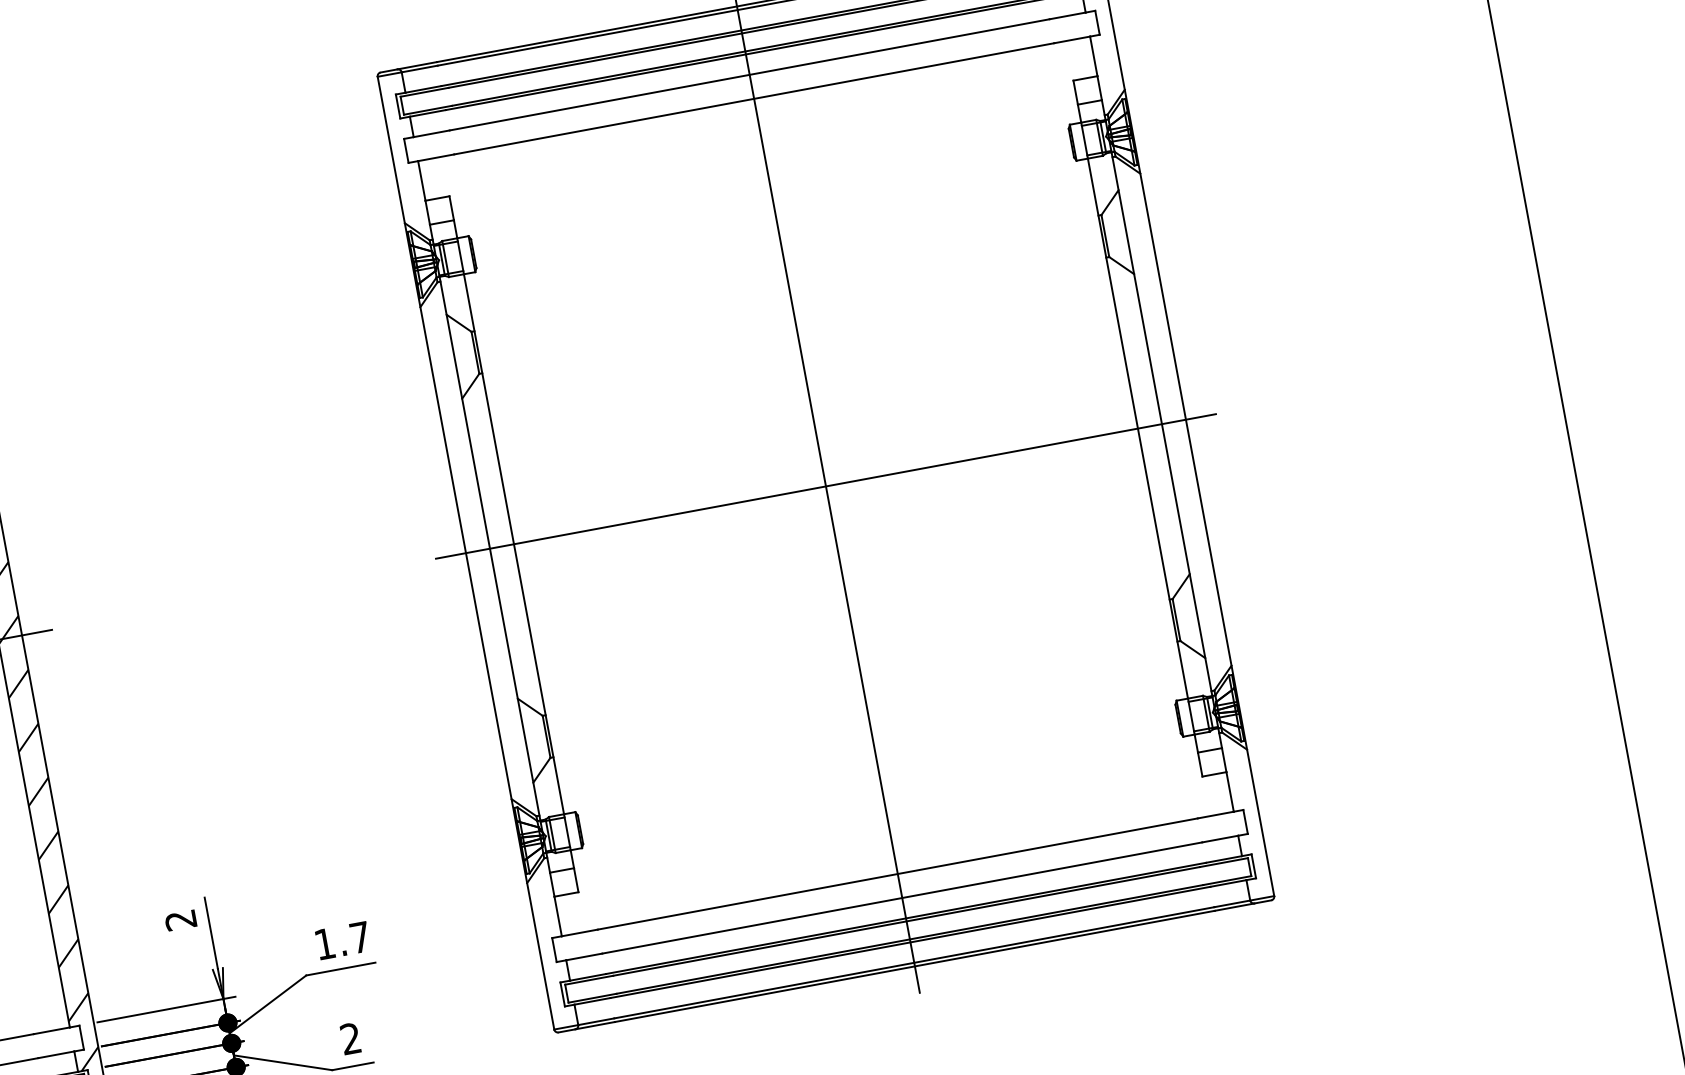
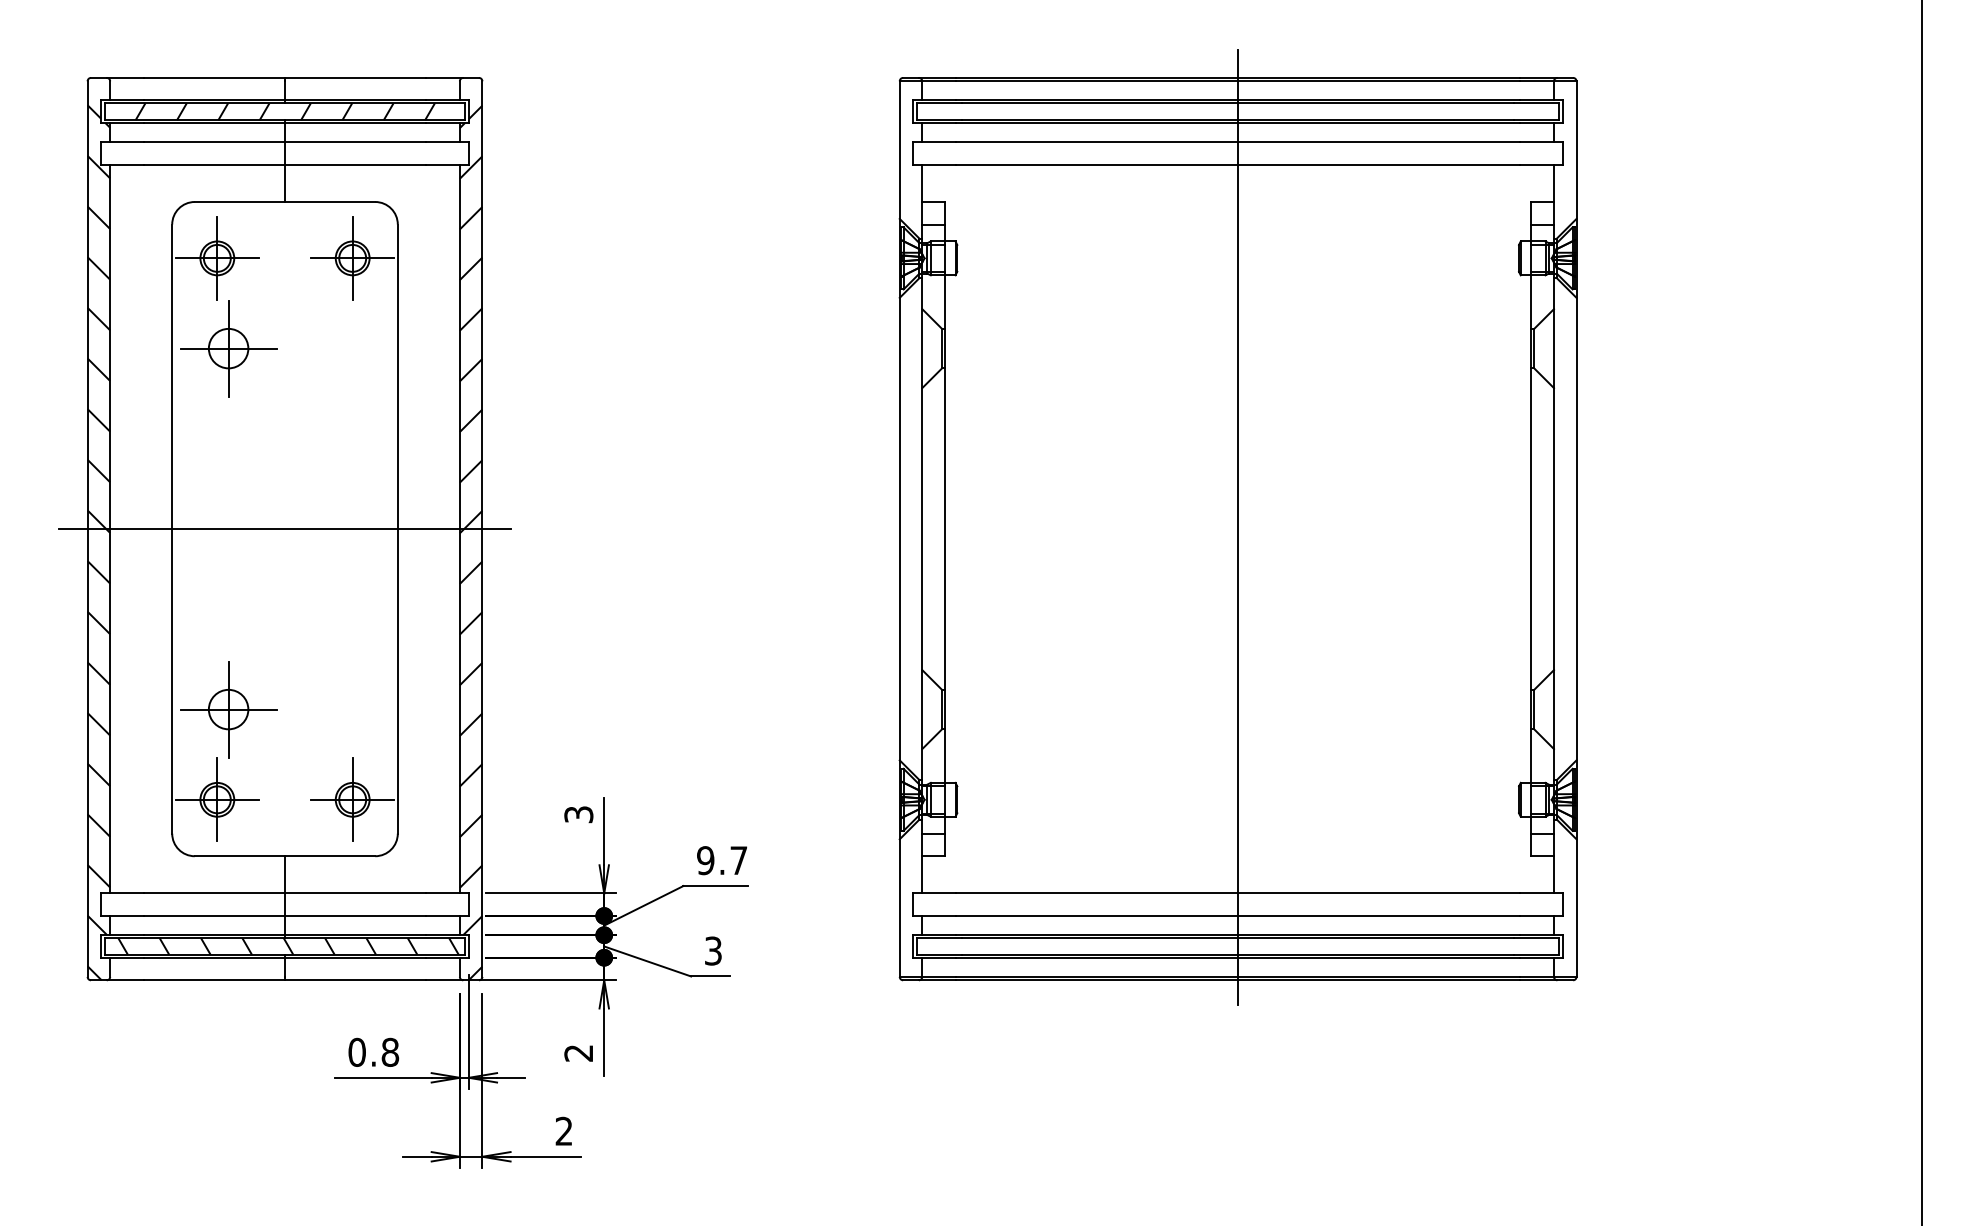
line: (825, 486) -> (1237, 529), removed
text: (180, 920) -> (578, 814), 2 -> 3
text: (324, 943) -> (705, 860), 1.7 -> 9.7
text: (350, 1038) -> (713, 950), 2 -> 3

